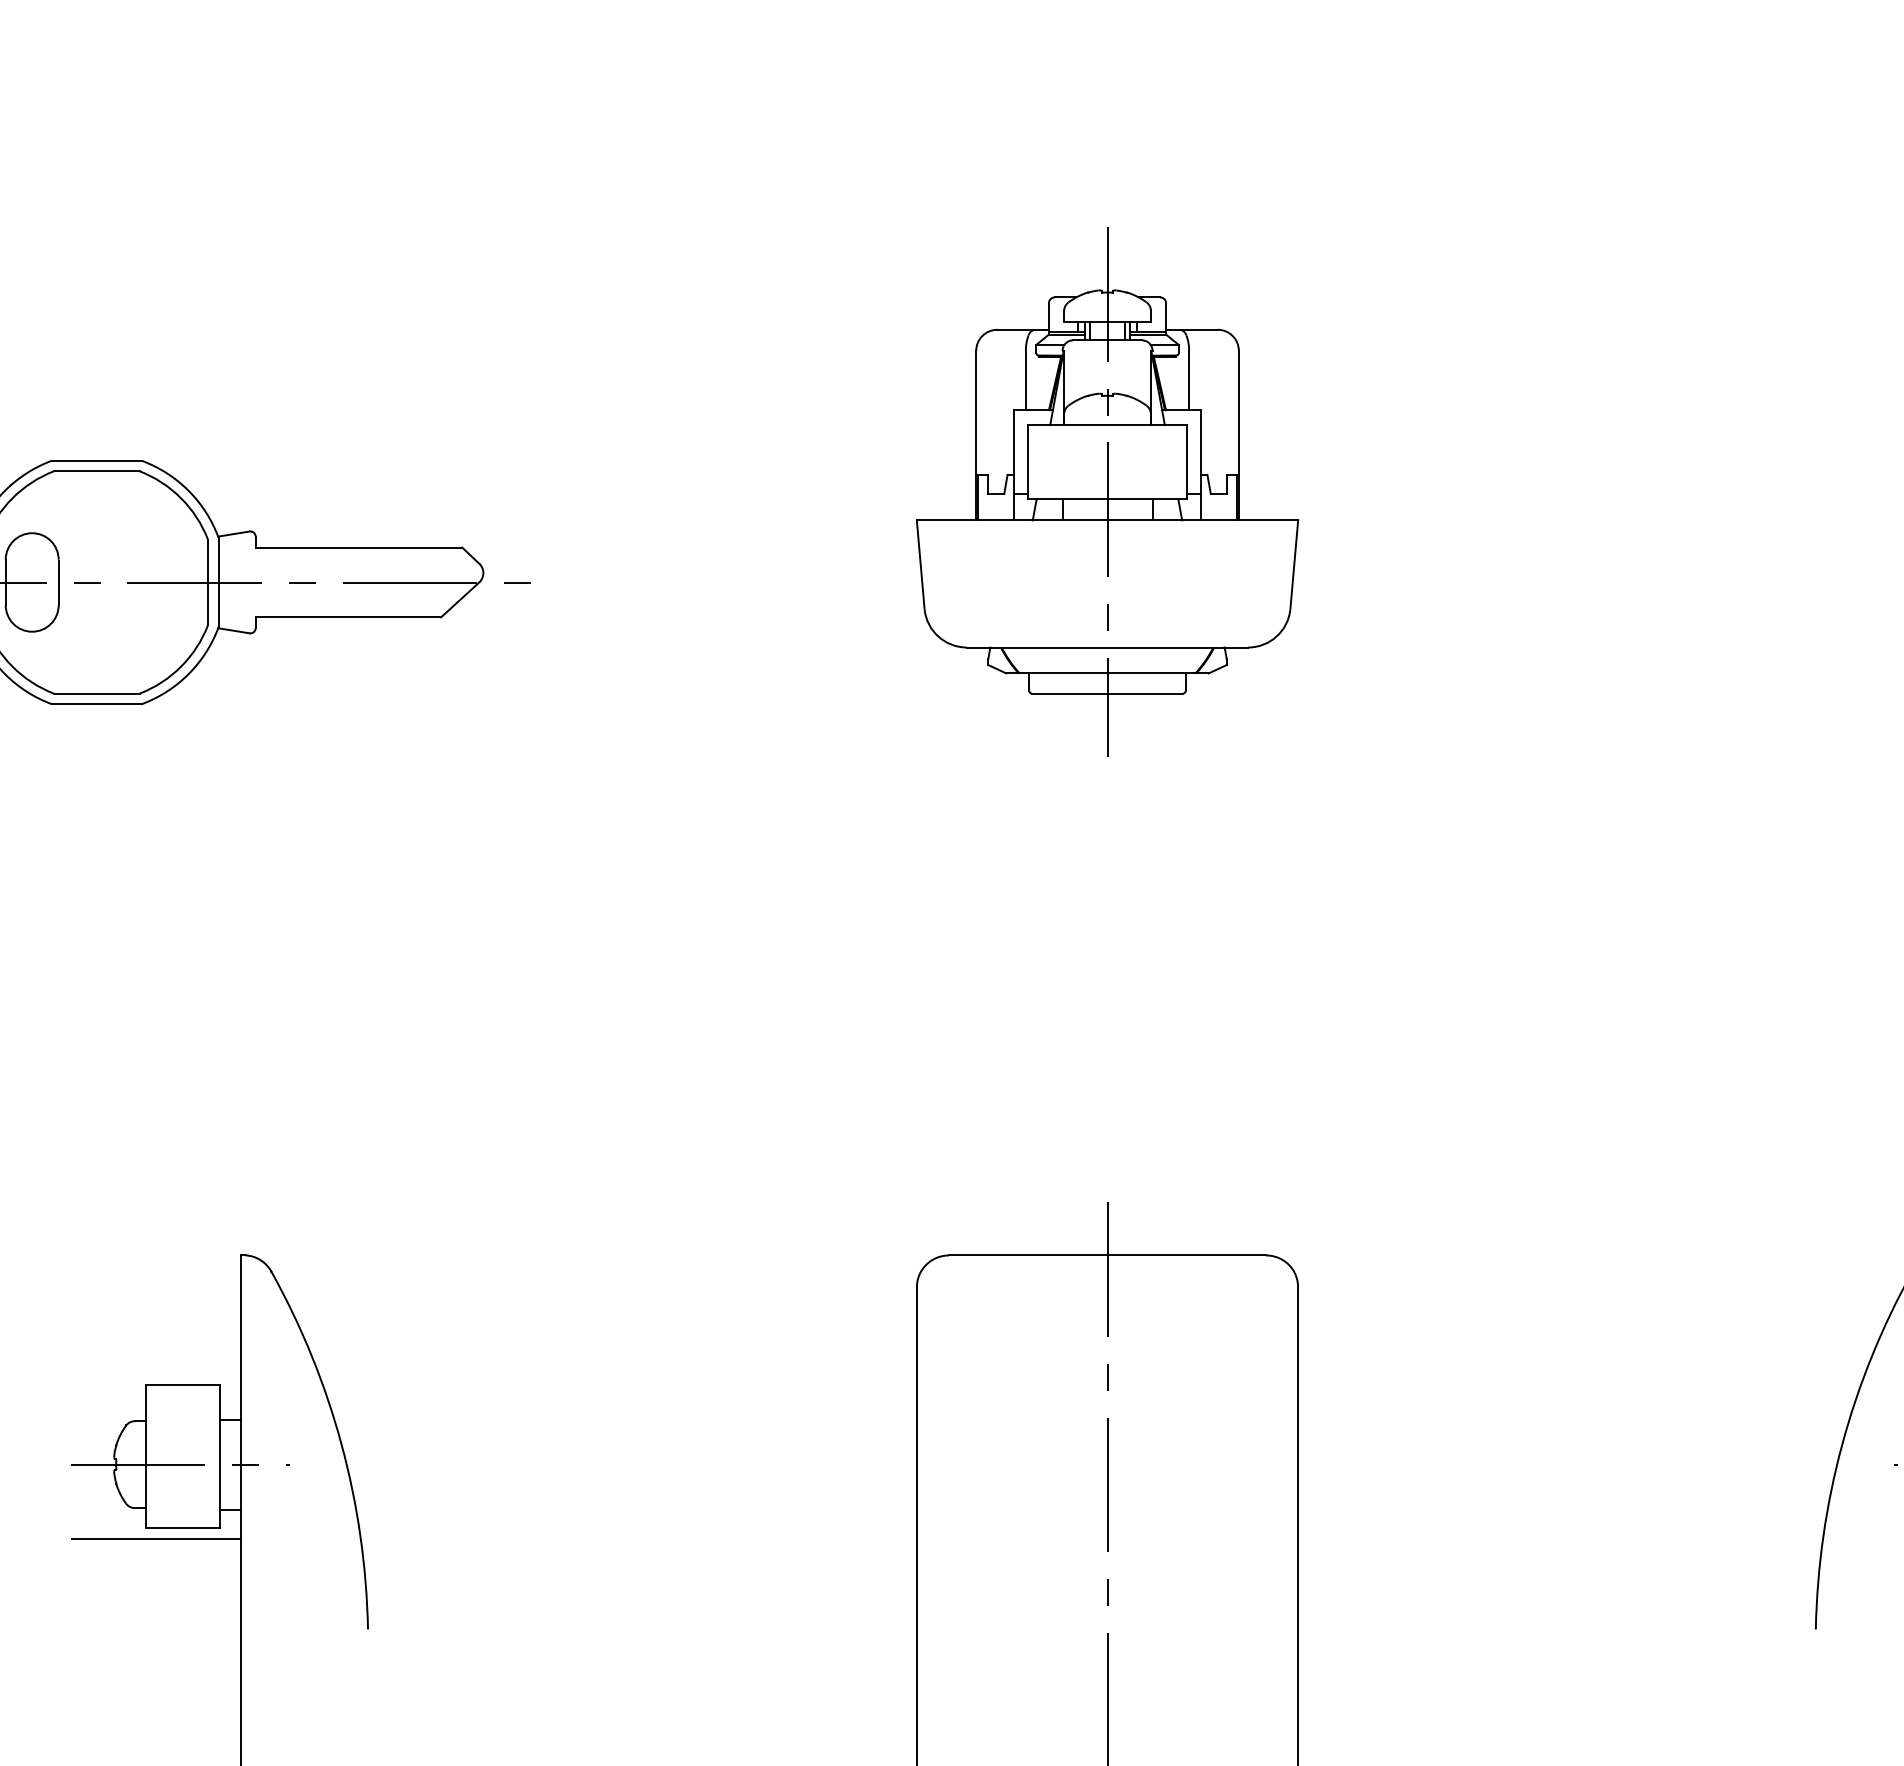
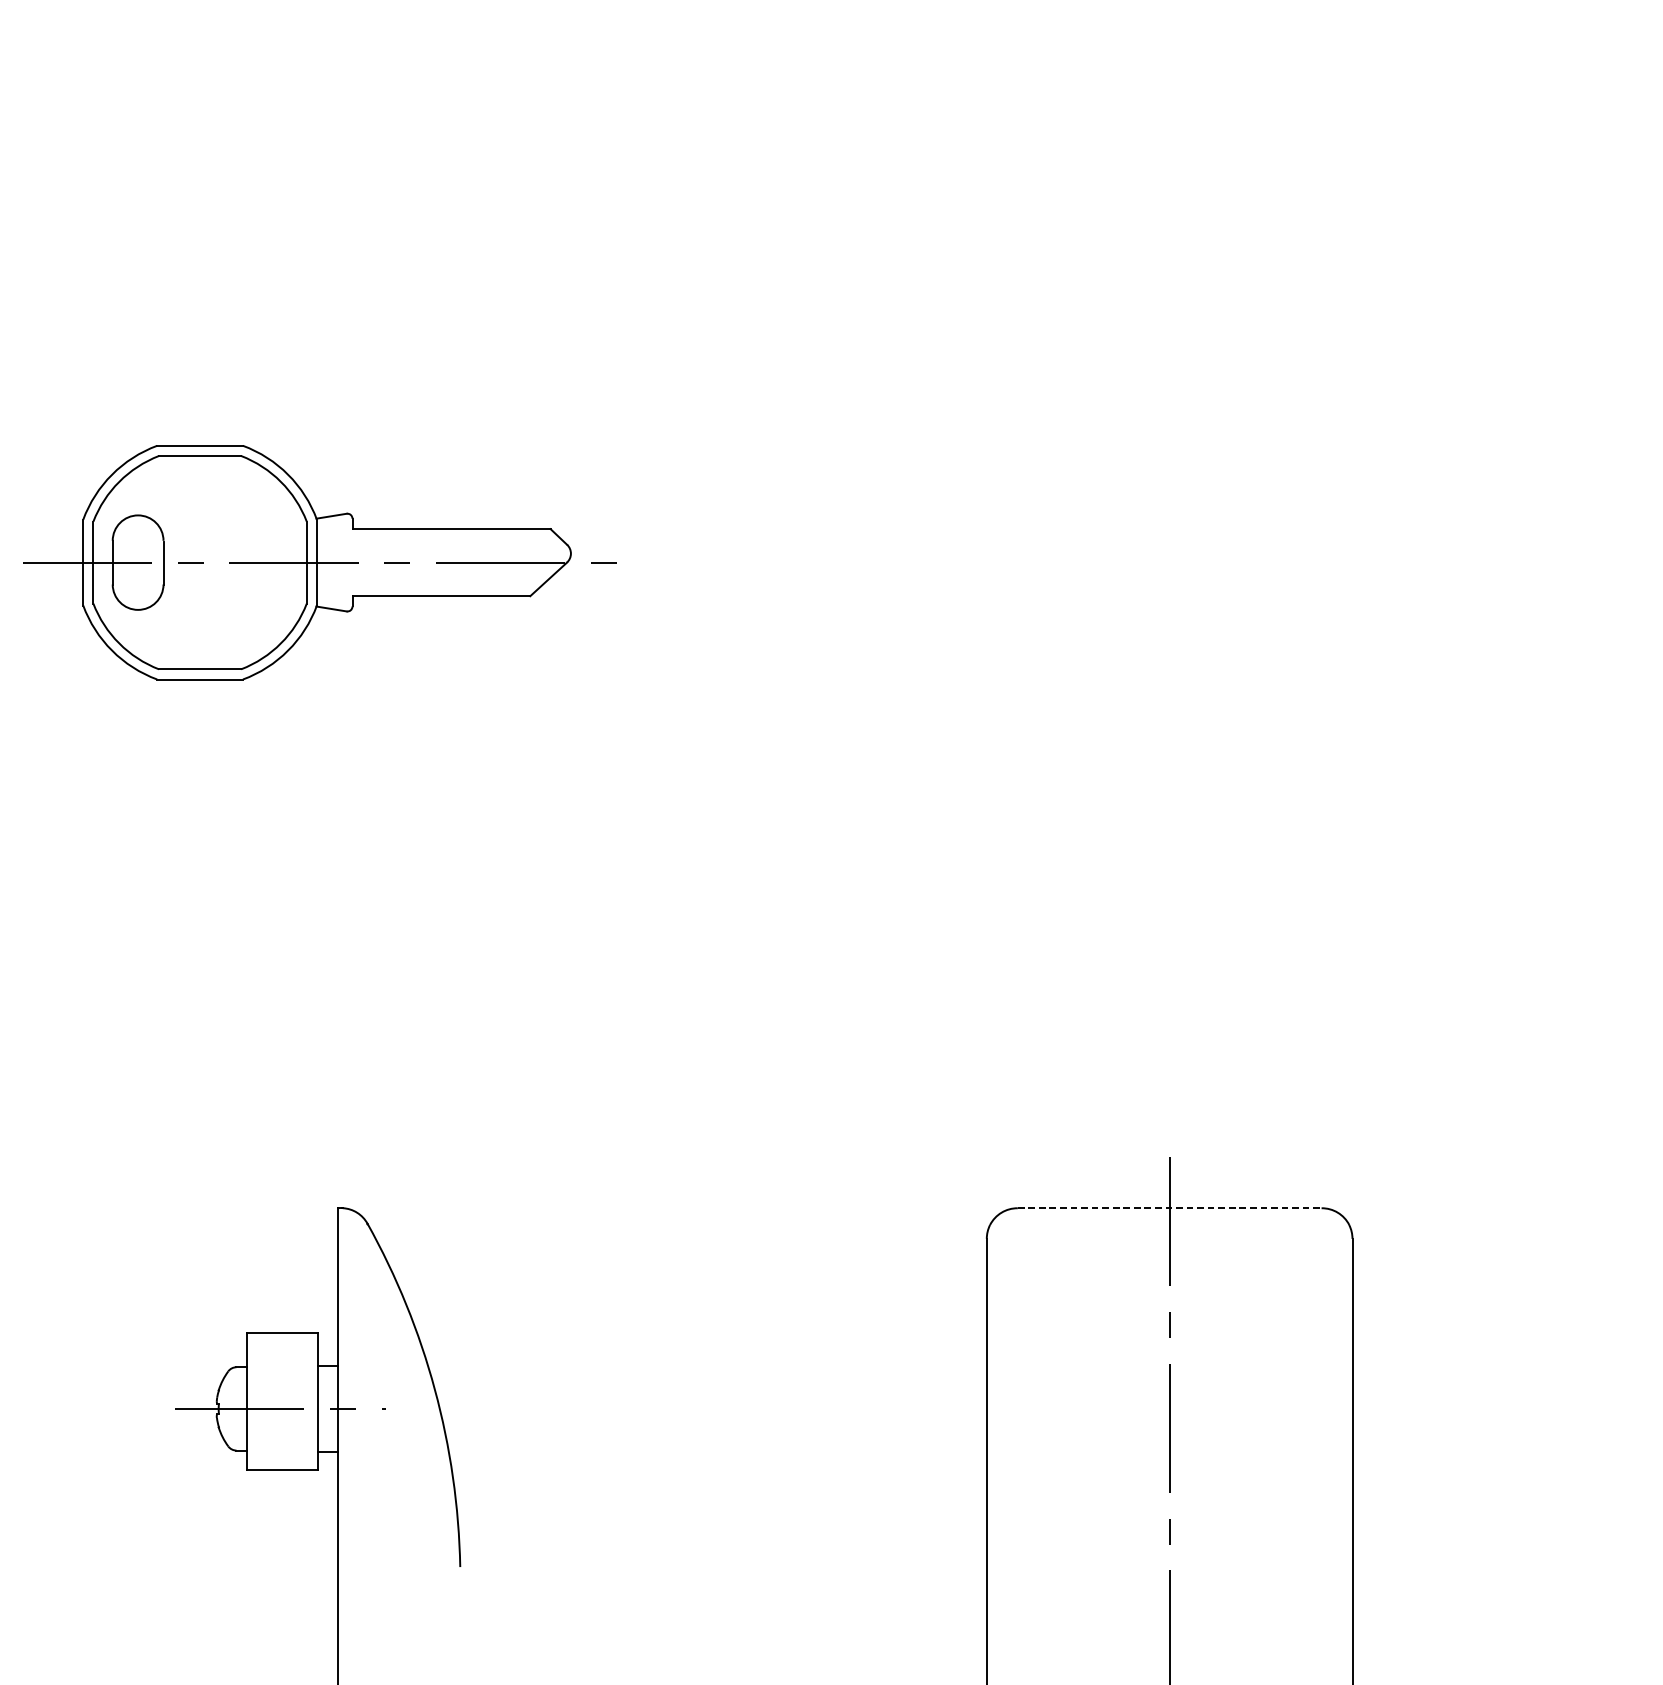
part: (1107, 491) -> (1169, 475), removed
line: (1107, 1255) -> (1169, 1208), solid -> dashed
line: (155, 1538) -> (256, 1479), removed

